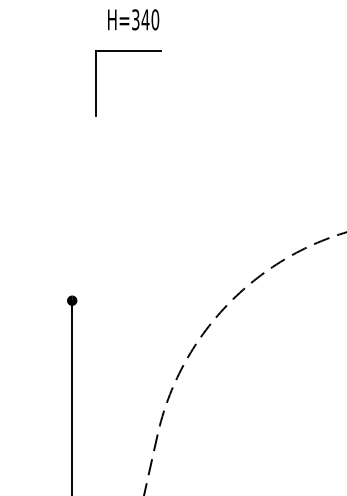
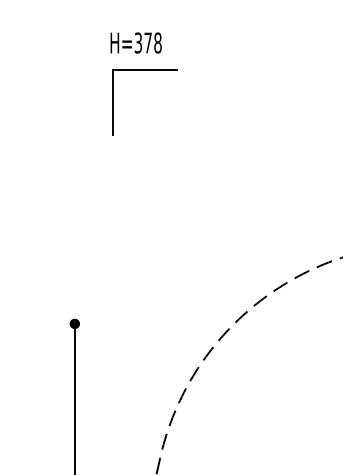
text: (150, 19) -> (153, 42), H=340 -> H=378
part: (128, 51) -> (145, 70), moved

